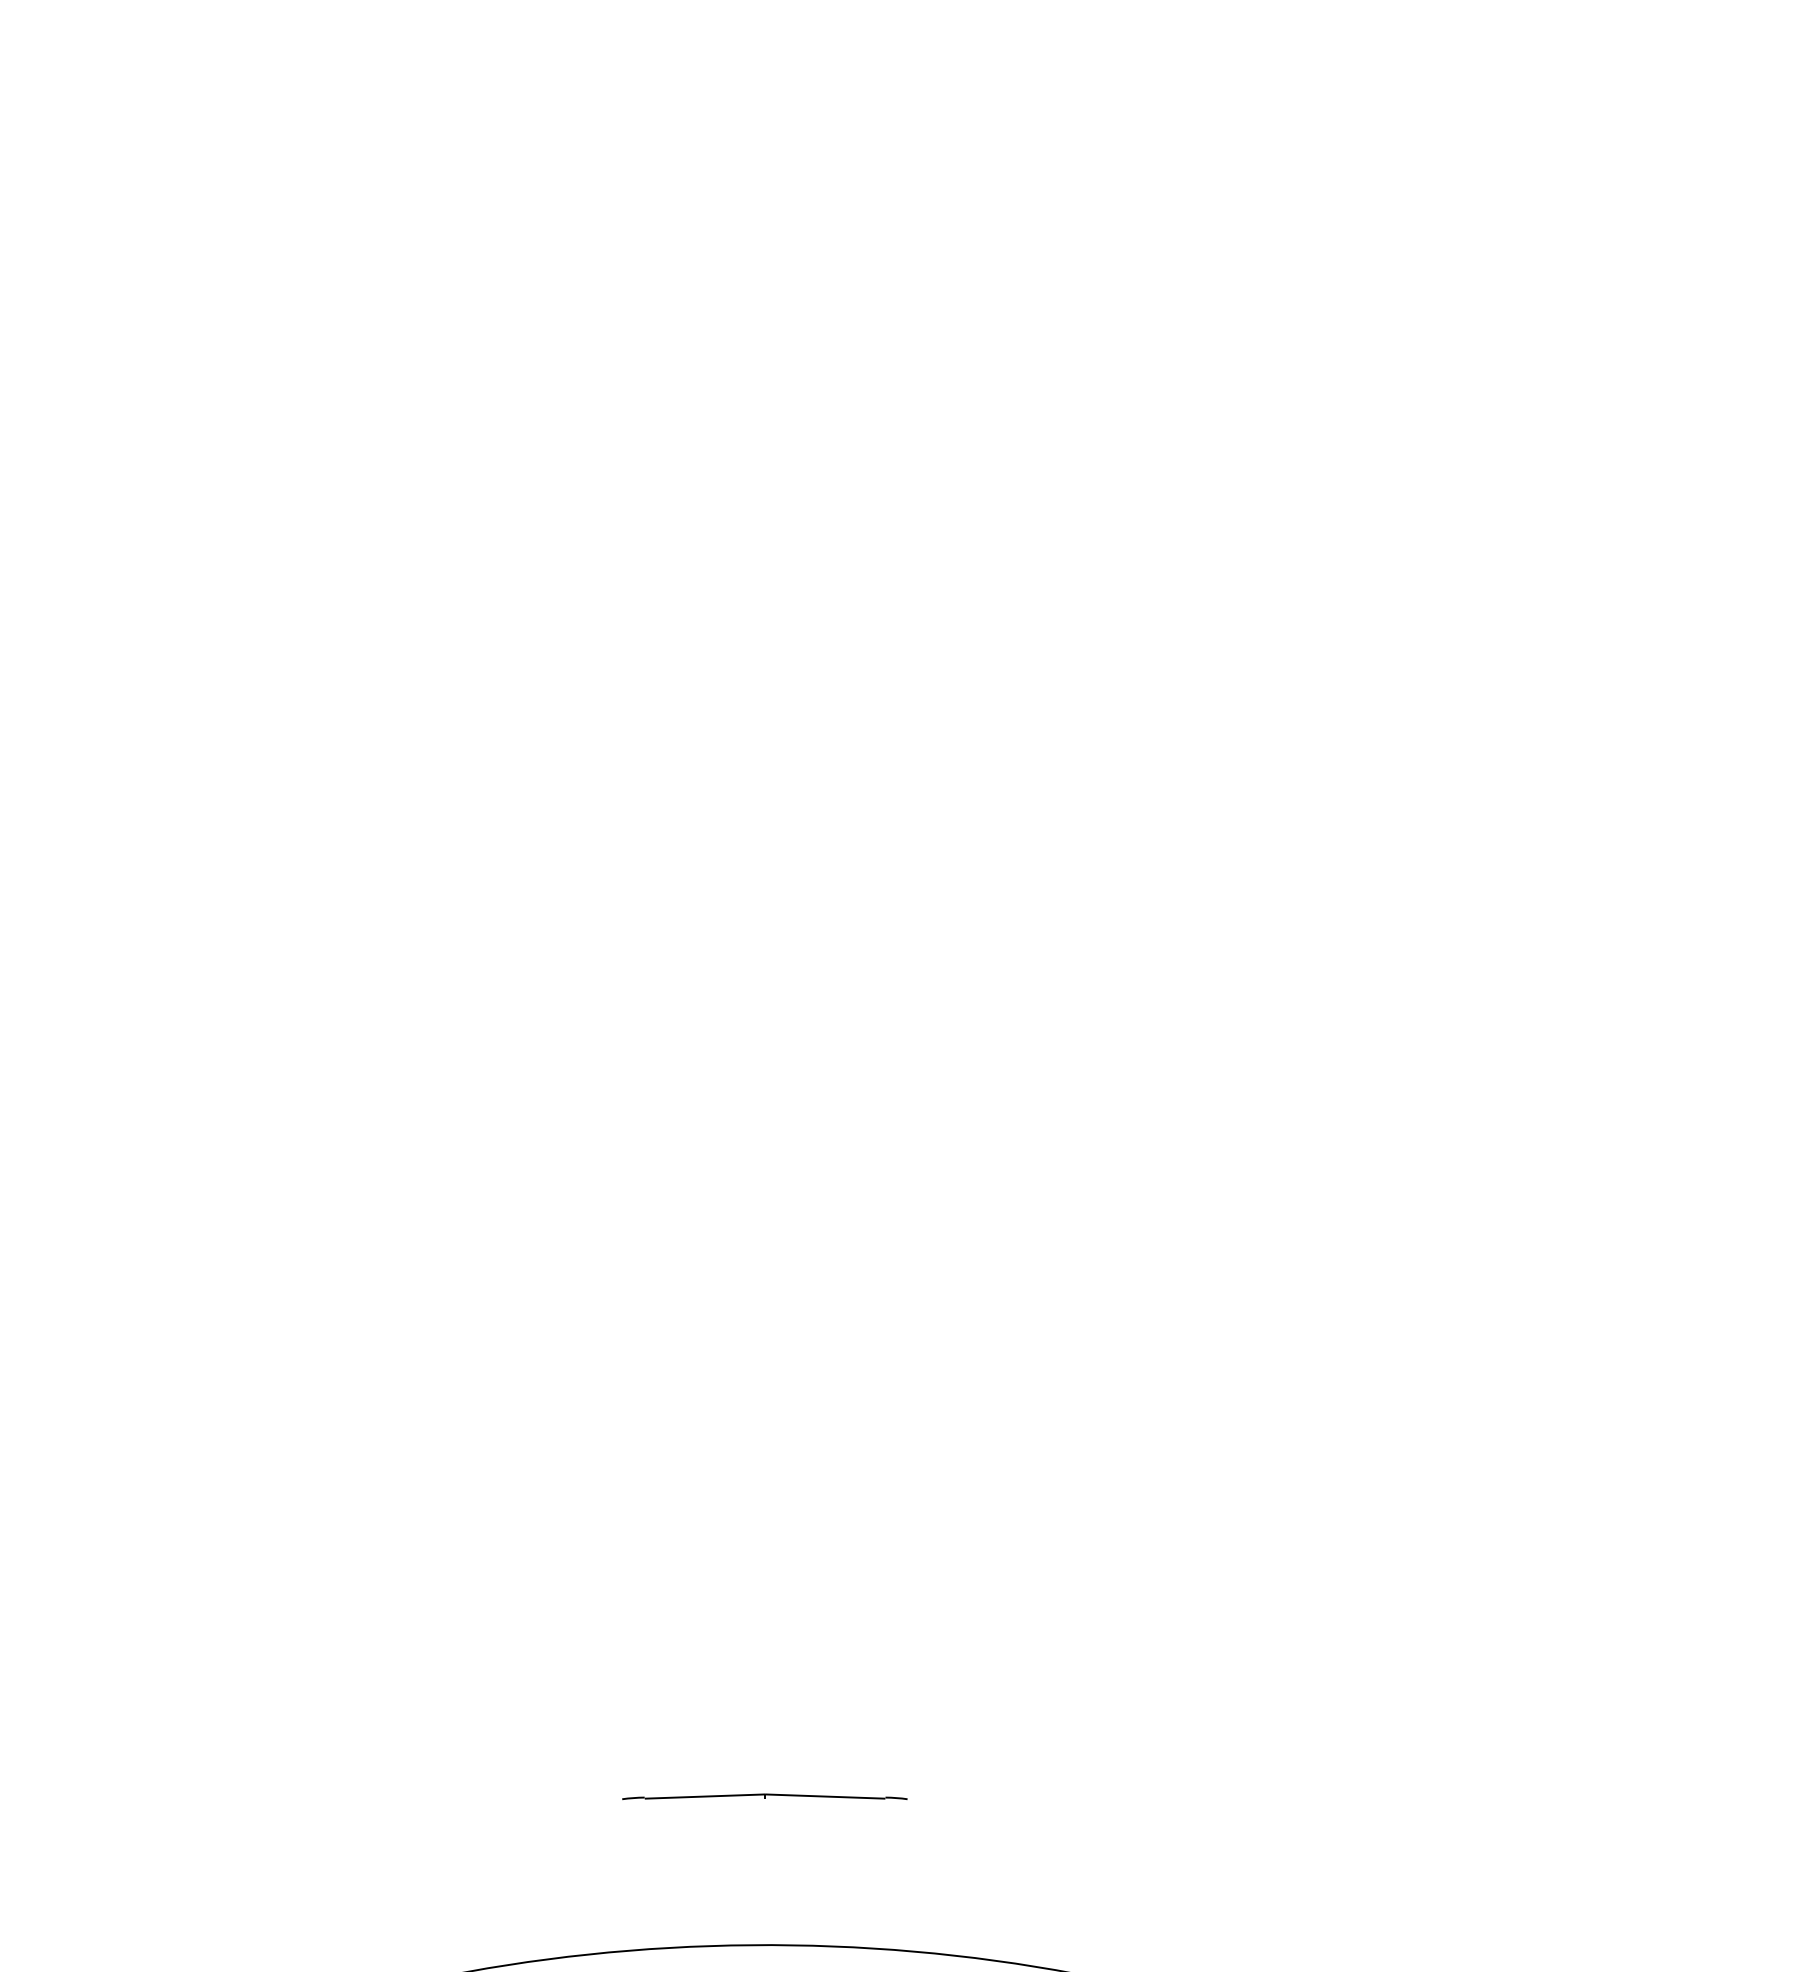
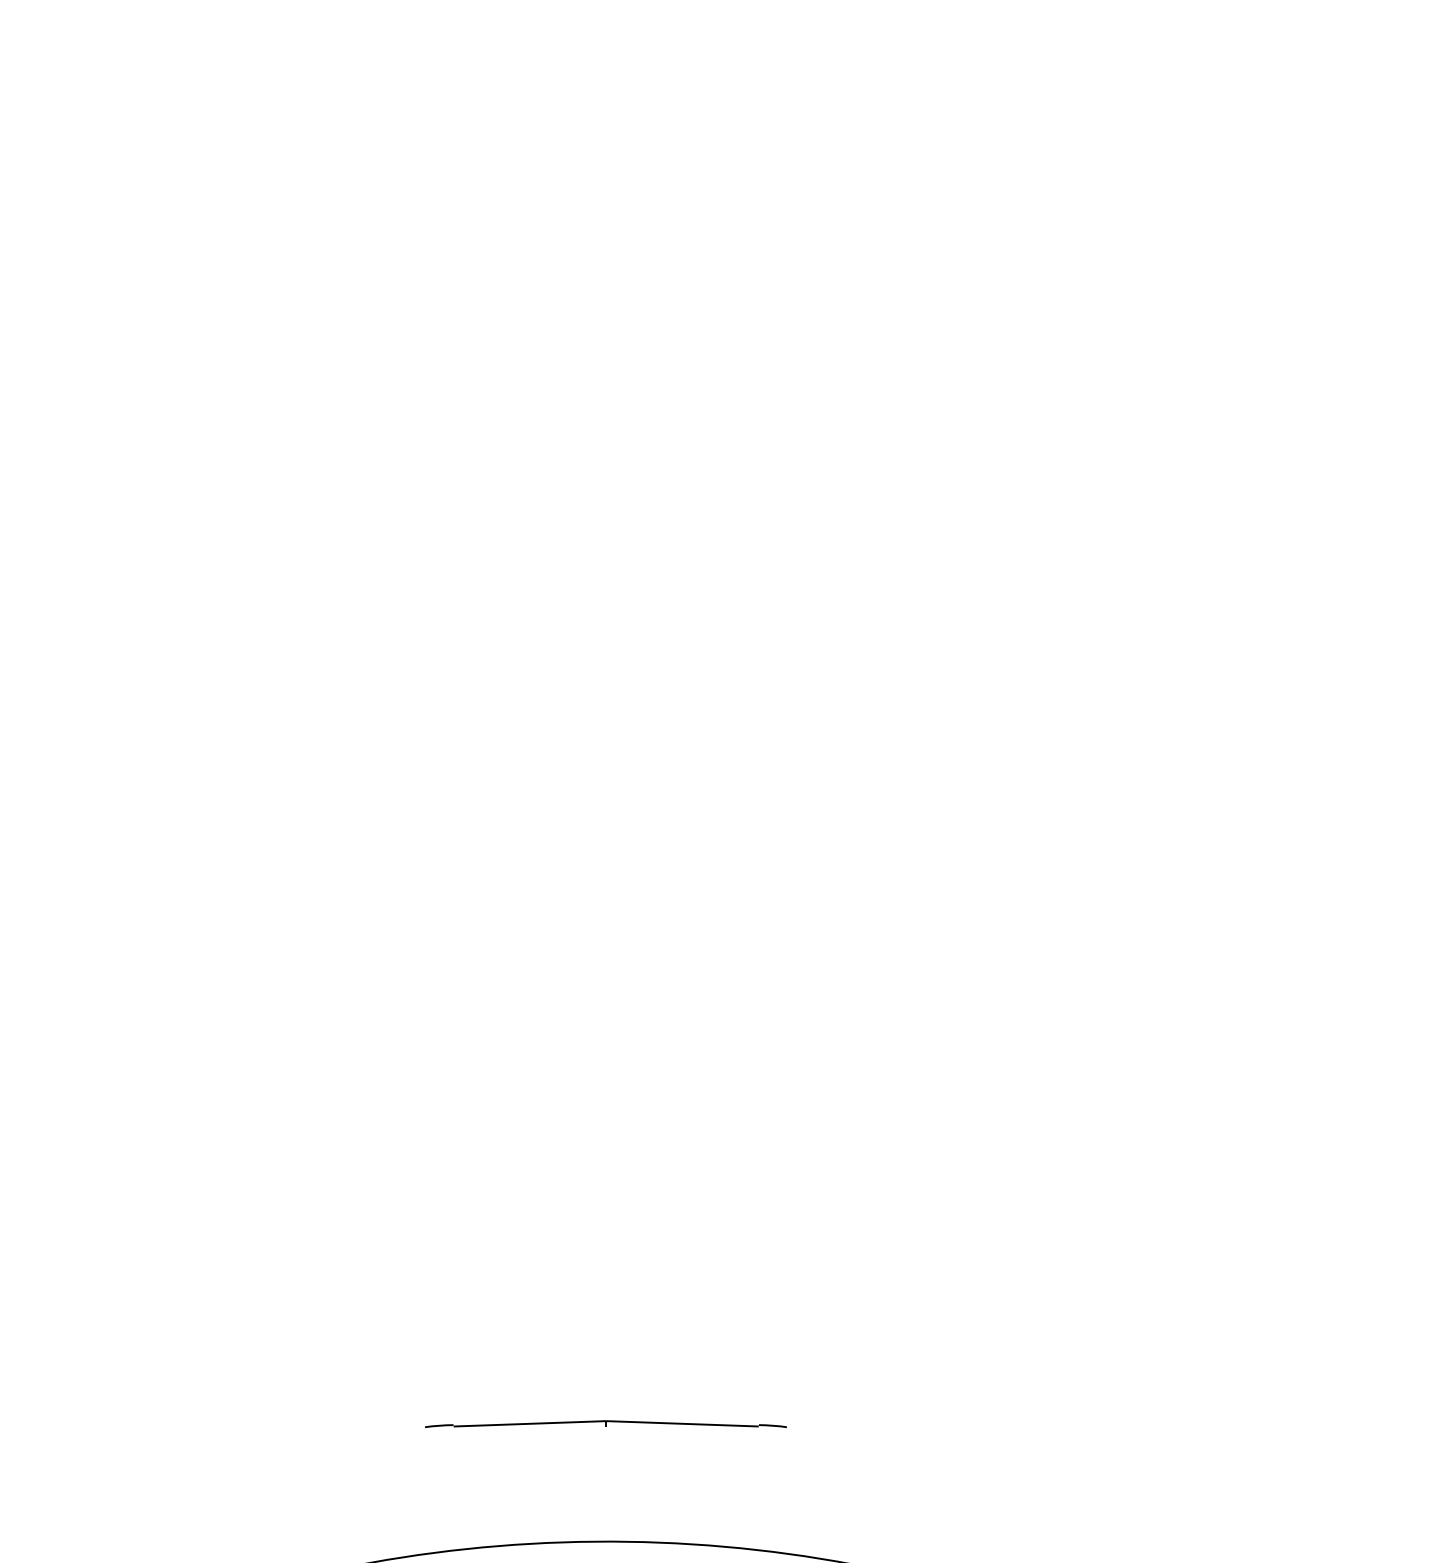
part: (765, 1796) -> (606, 1423), size x1.6

